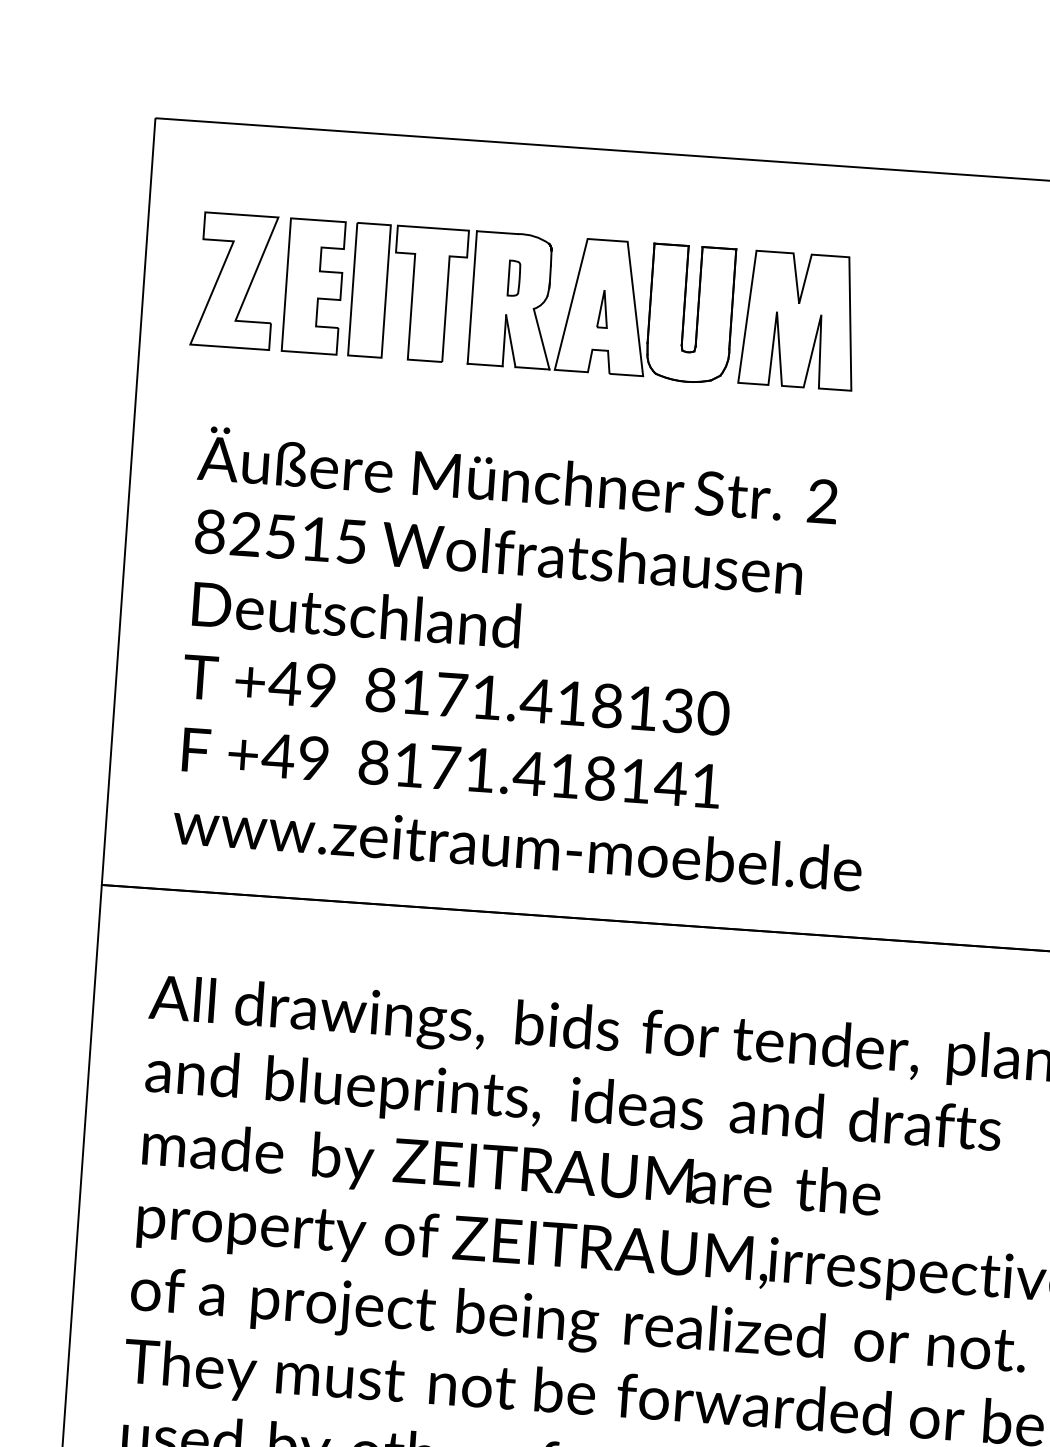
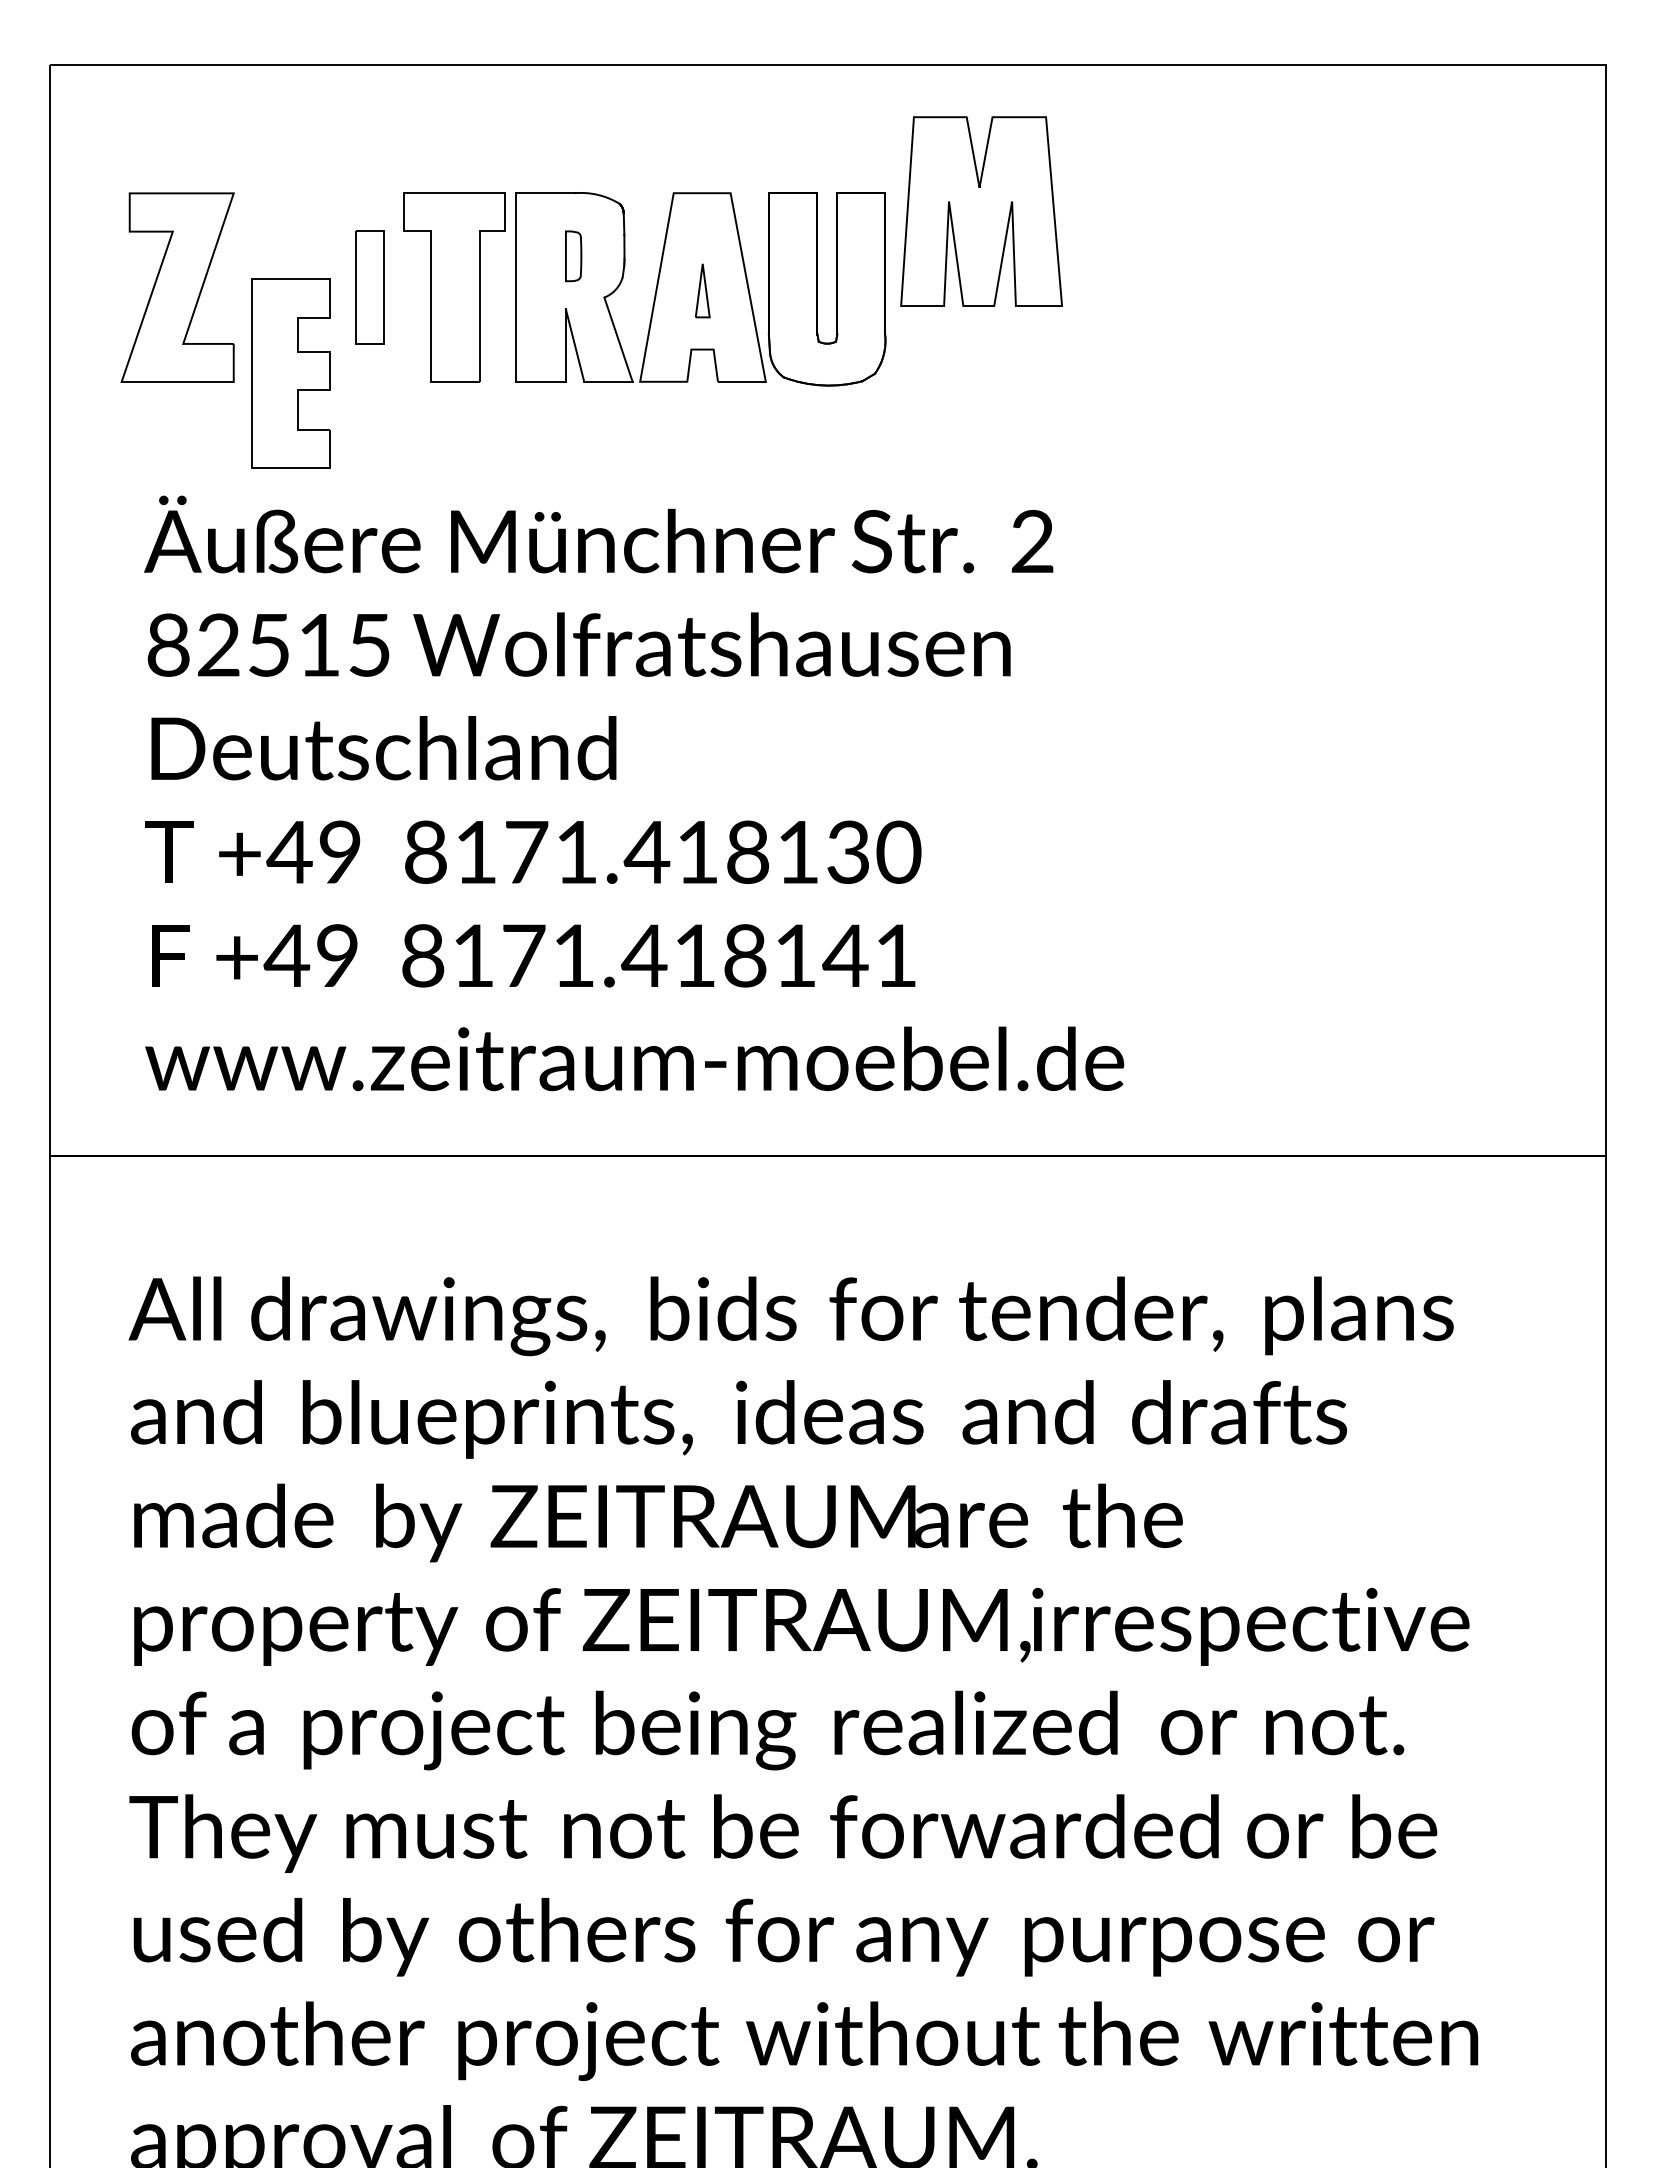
part: (313, 286) -> (290, 373), moved
part: (369, 290) -> (369, 287), size x0.6
part: (799, 320) -> (981, 211), moved

